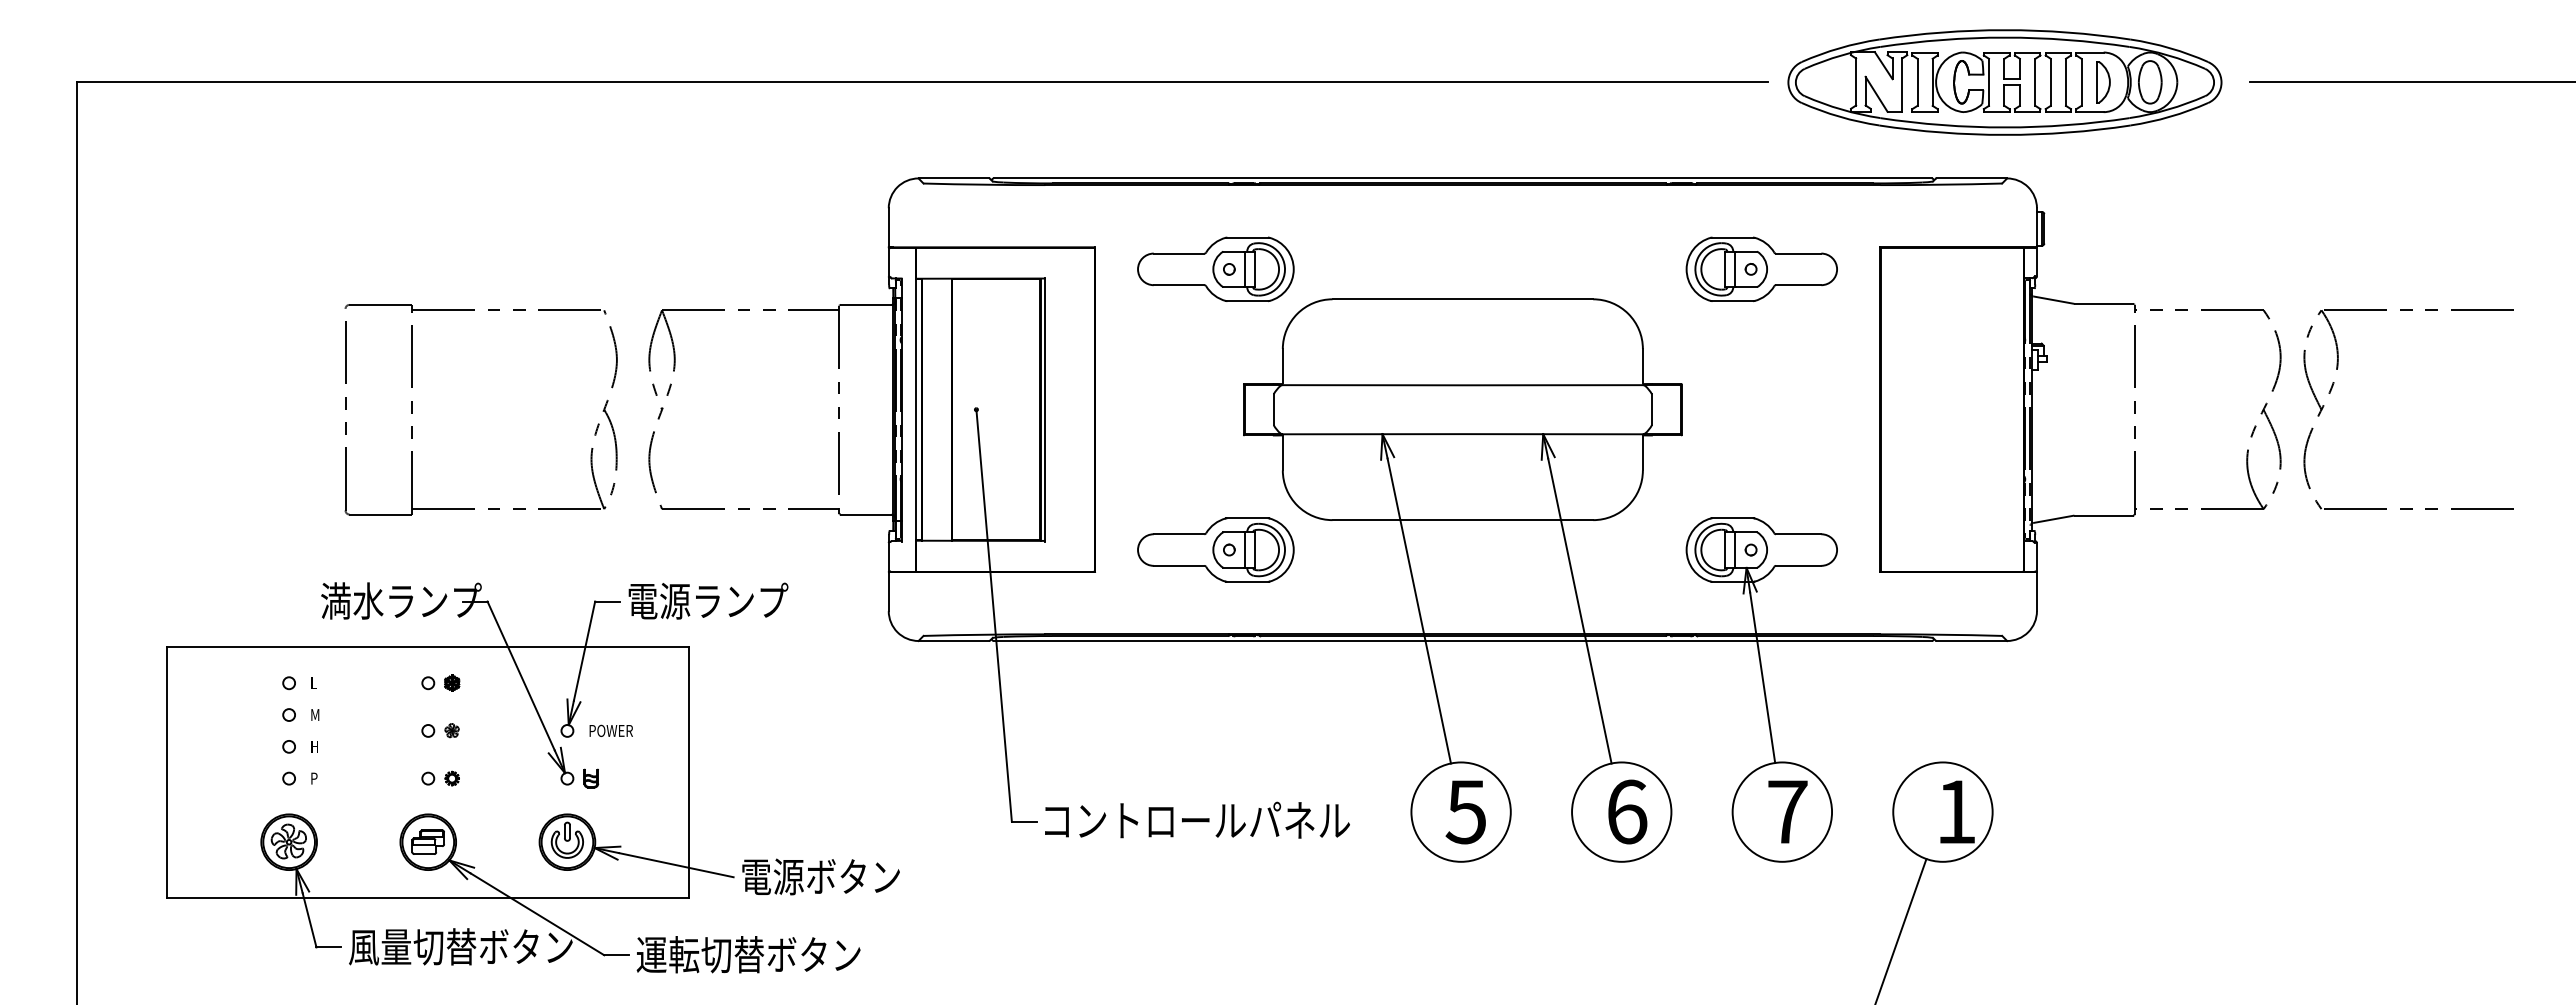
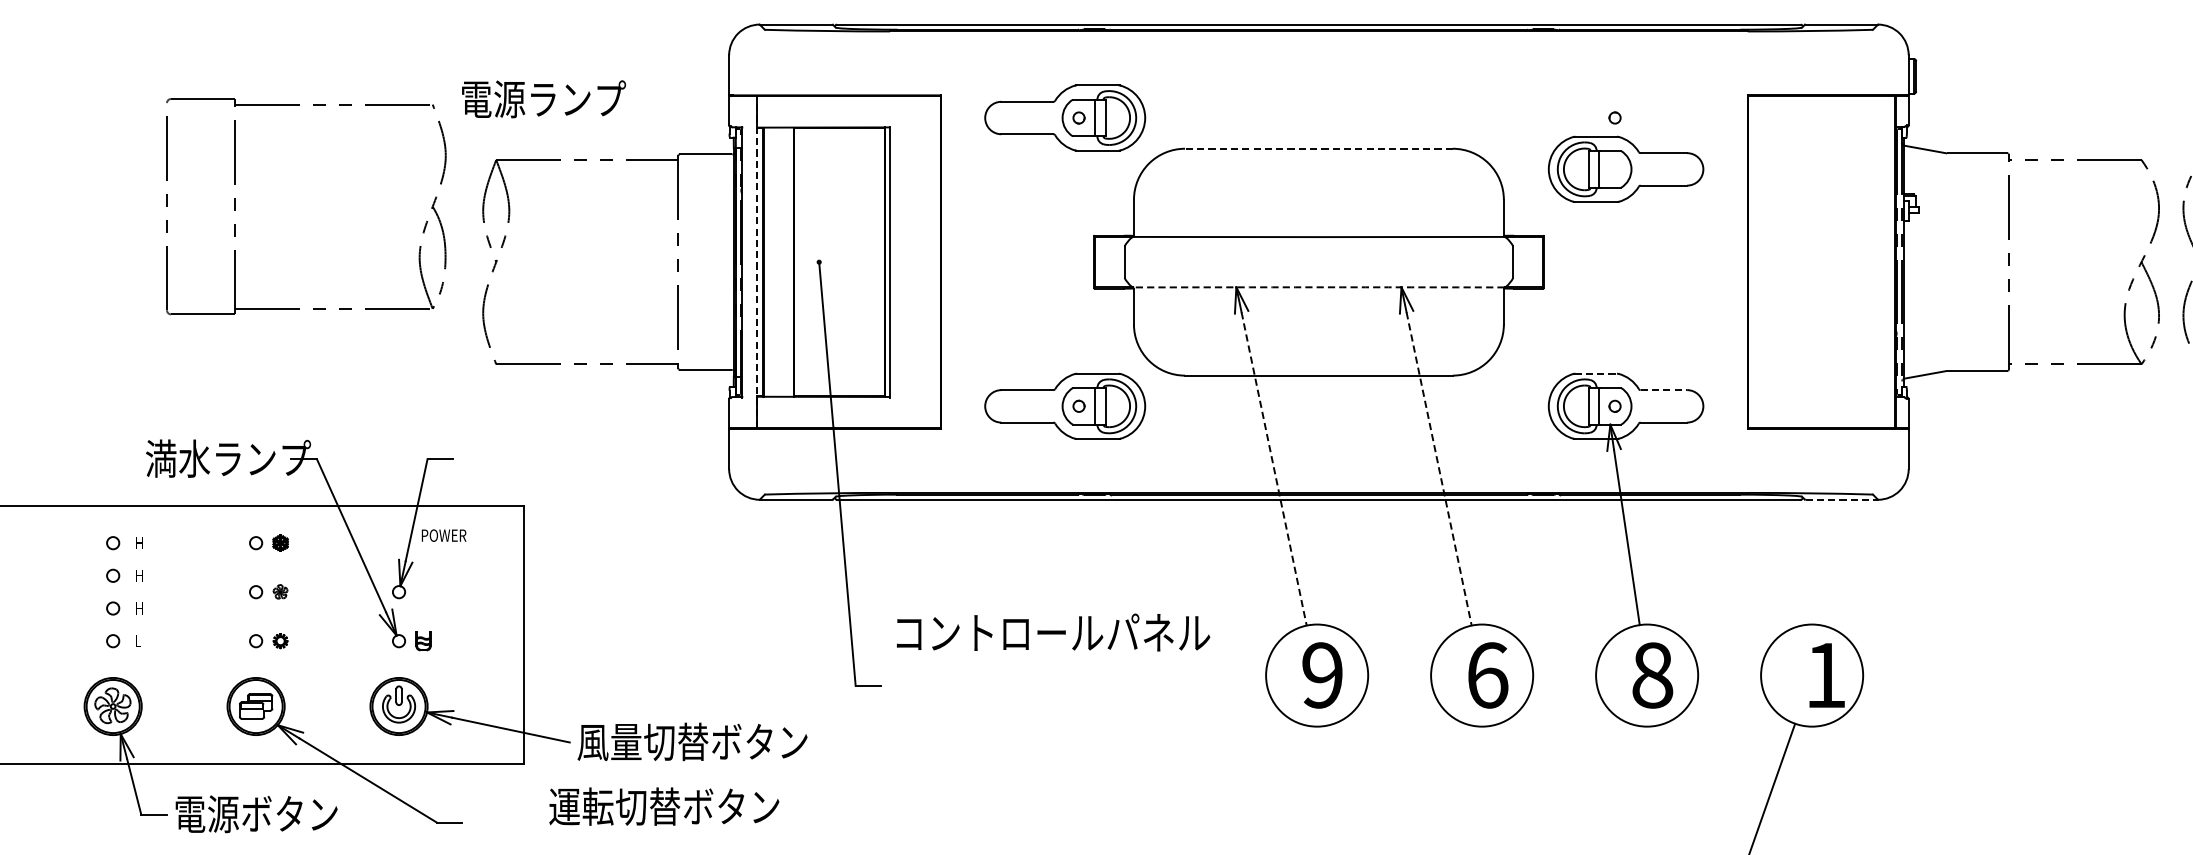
part: (1761, 269) -> (1625, 169), moved
line: (1462, 299) -> (1318, 148), solid -> dashed
part: (412, 409) -> (235, 206), moved
line: (915, 409) -> (756, 261), solid -> dashed
arc: (1462, 434) -> (1318, 287), solid -> dashed
line: (1733, 518) -> (1596, 373), solid -> dashed
line: (1798, 534) -> (1663, 390), solid -> dashed
text: (708, 600) -> (543, 98), moved
line: (1419, 611) -> (1274, 469), solid -> dashed
line: (1579, 611) -> (1438, 469), solid -> dashed
line: (1972, 641) -> (1842, 500), solid -> dashed
text: (315, 682) -> (140, 542), L -> H
text: (315, 714) -> (140, 575), M -> H
text: (610, 730) -> (443, 535), moved
text: (314, 778) -> (139, 641), P -> L
text: (1465, 811) -> (1321, 674), 5 -> 9
text: (1787, 811) -> (1652, 674), 7 -> 8
text: (1197, 819) -> (1053, 631), moved
text: (852, 876) -> (691, 741), 電源ボタン -> 風量切替ボタン
text: (460, 946) -> (289, 813), 風量切替ボタン -> 電源ボタン
text: (748, 954) -> (664, 806), moved

